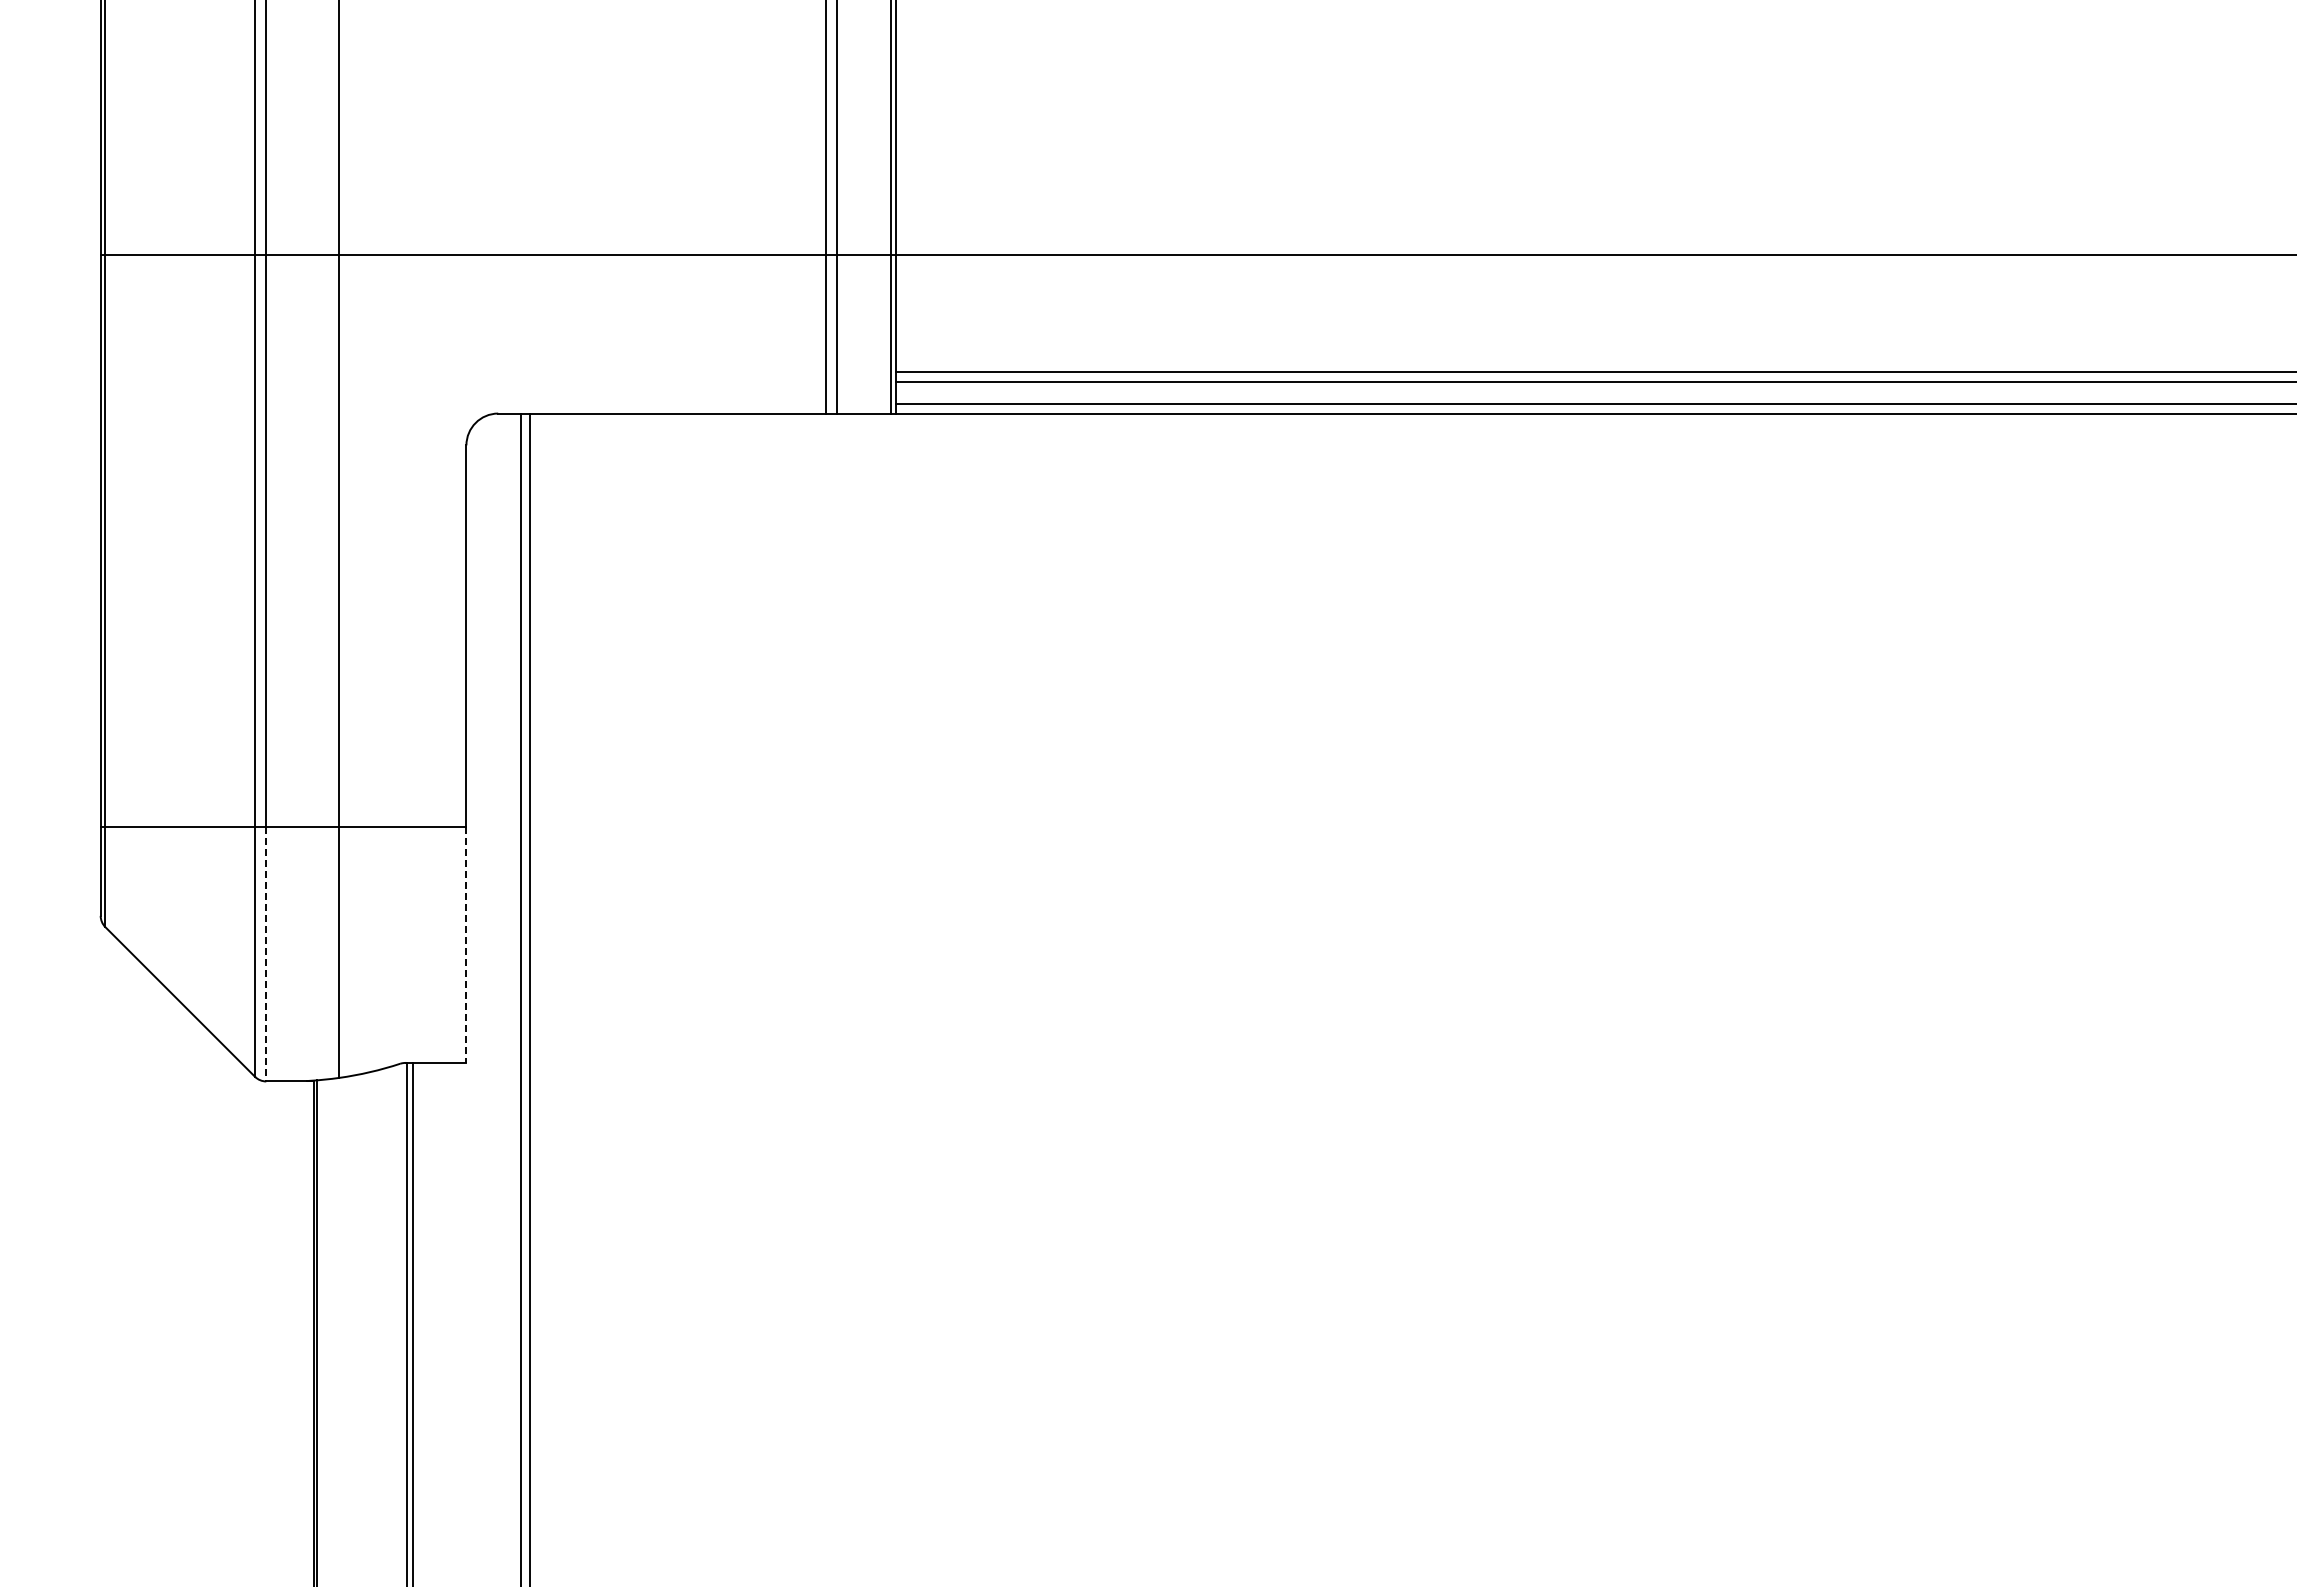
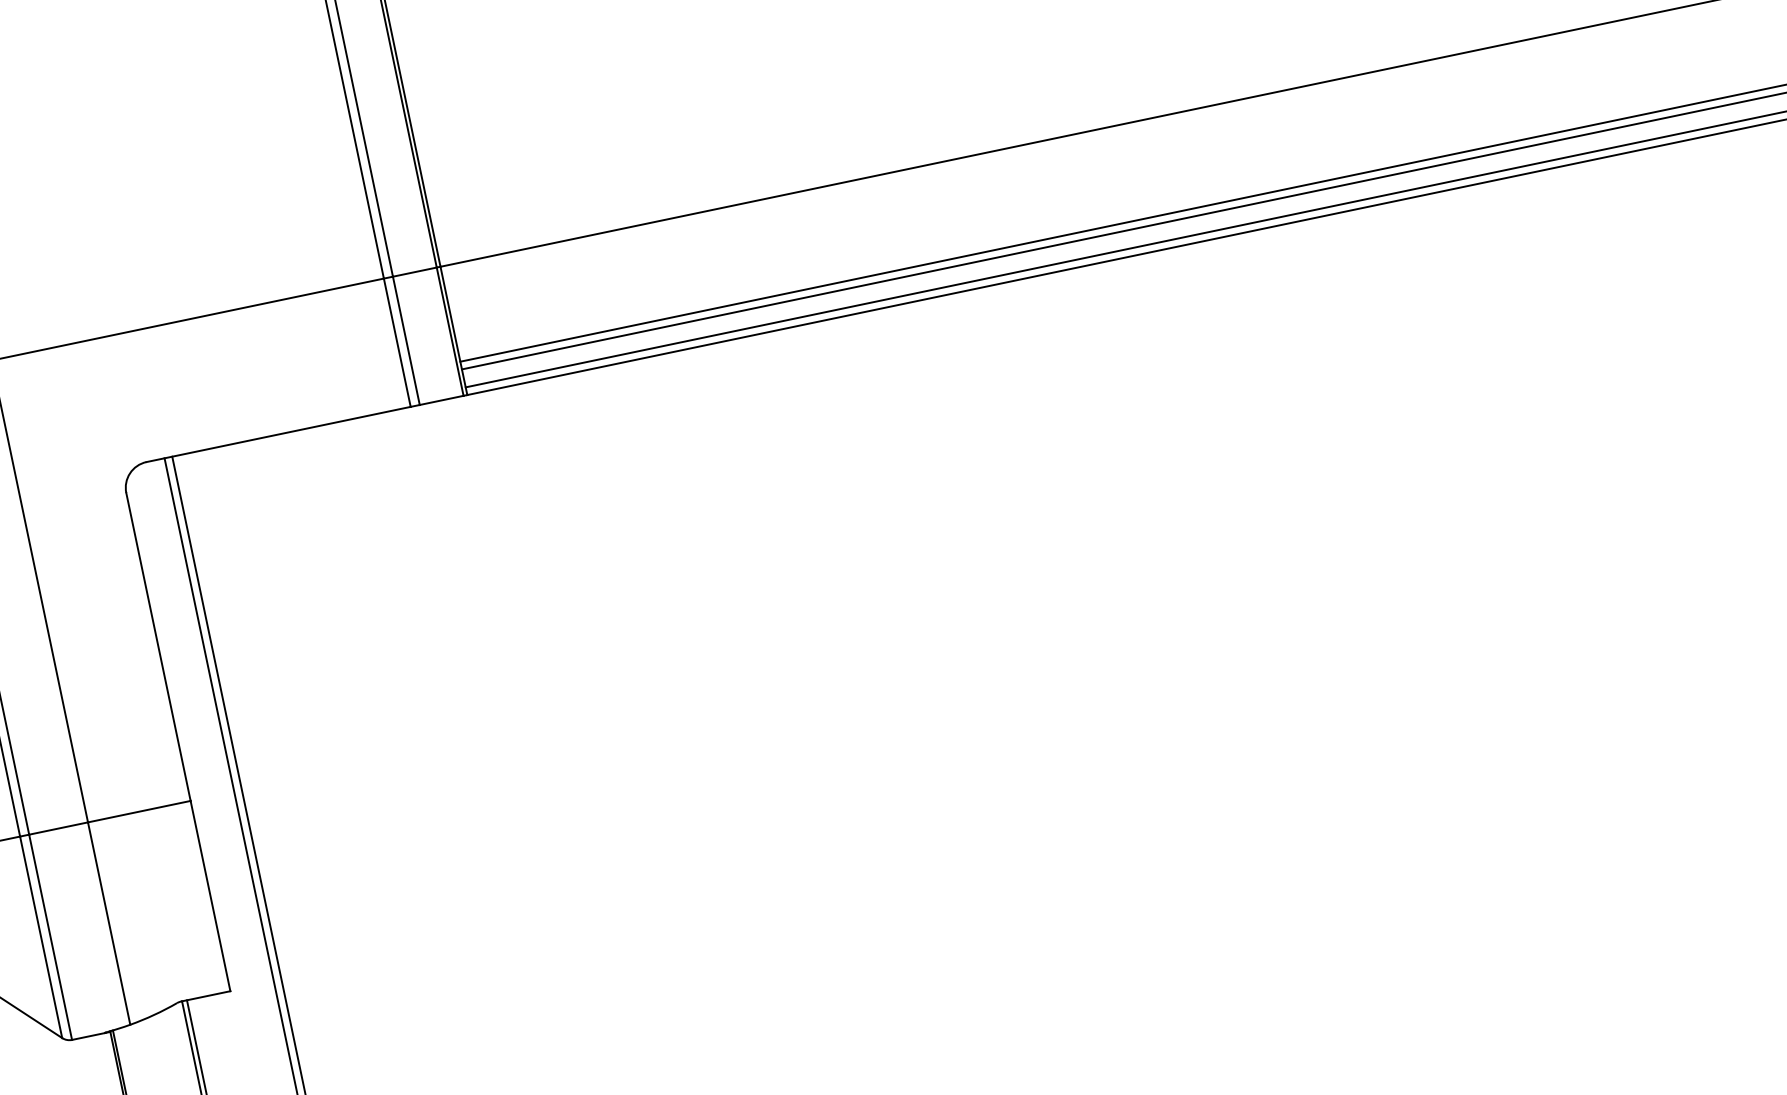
line: (466, 944) -> (210, 895), dashed -> solid
line: (266, 954) -> (50, 937), dashed -> solid

